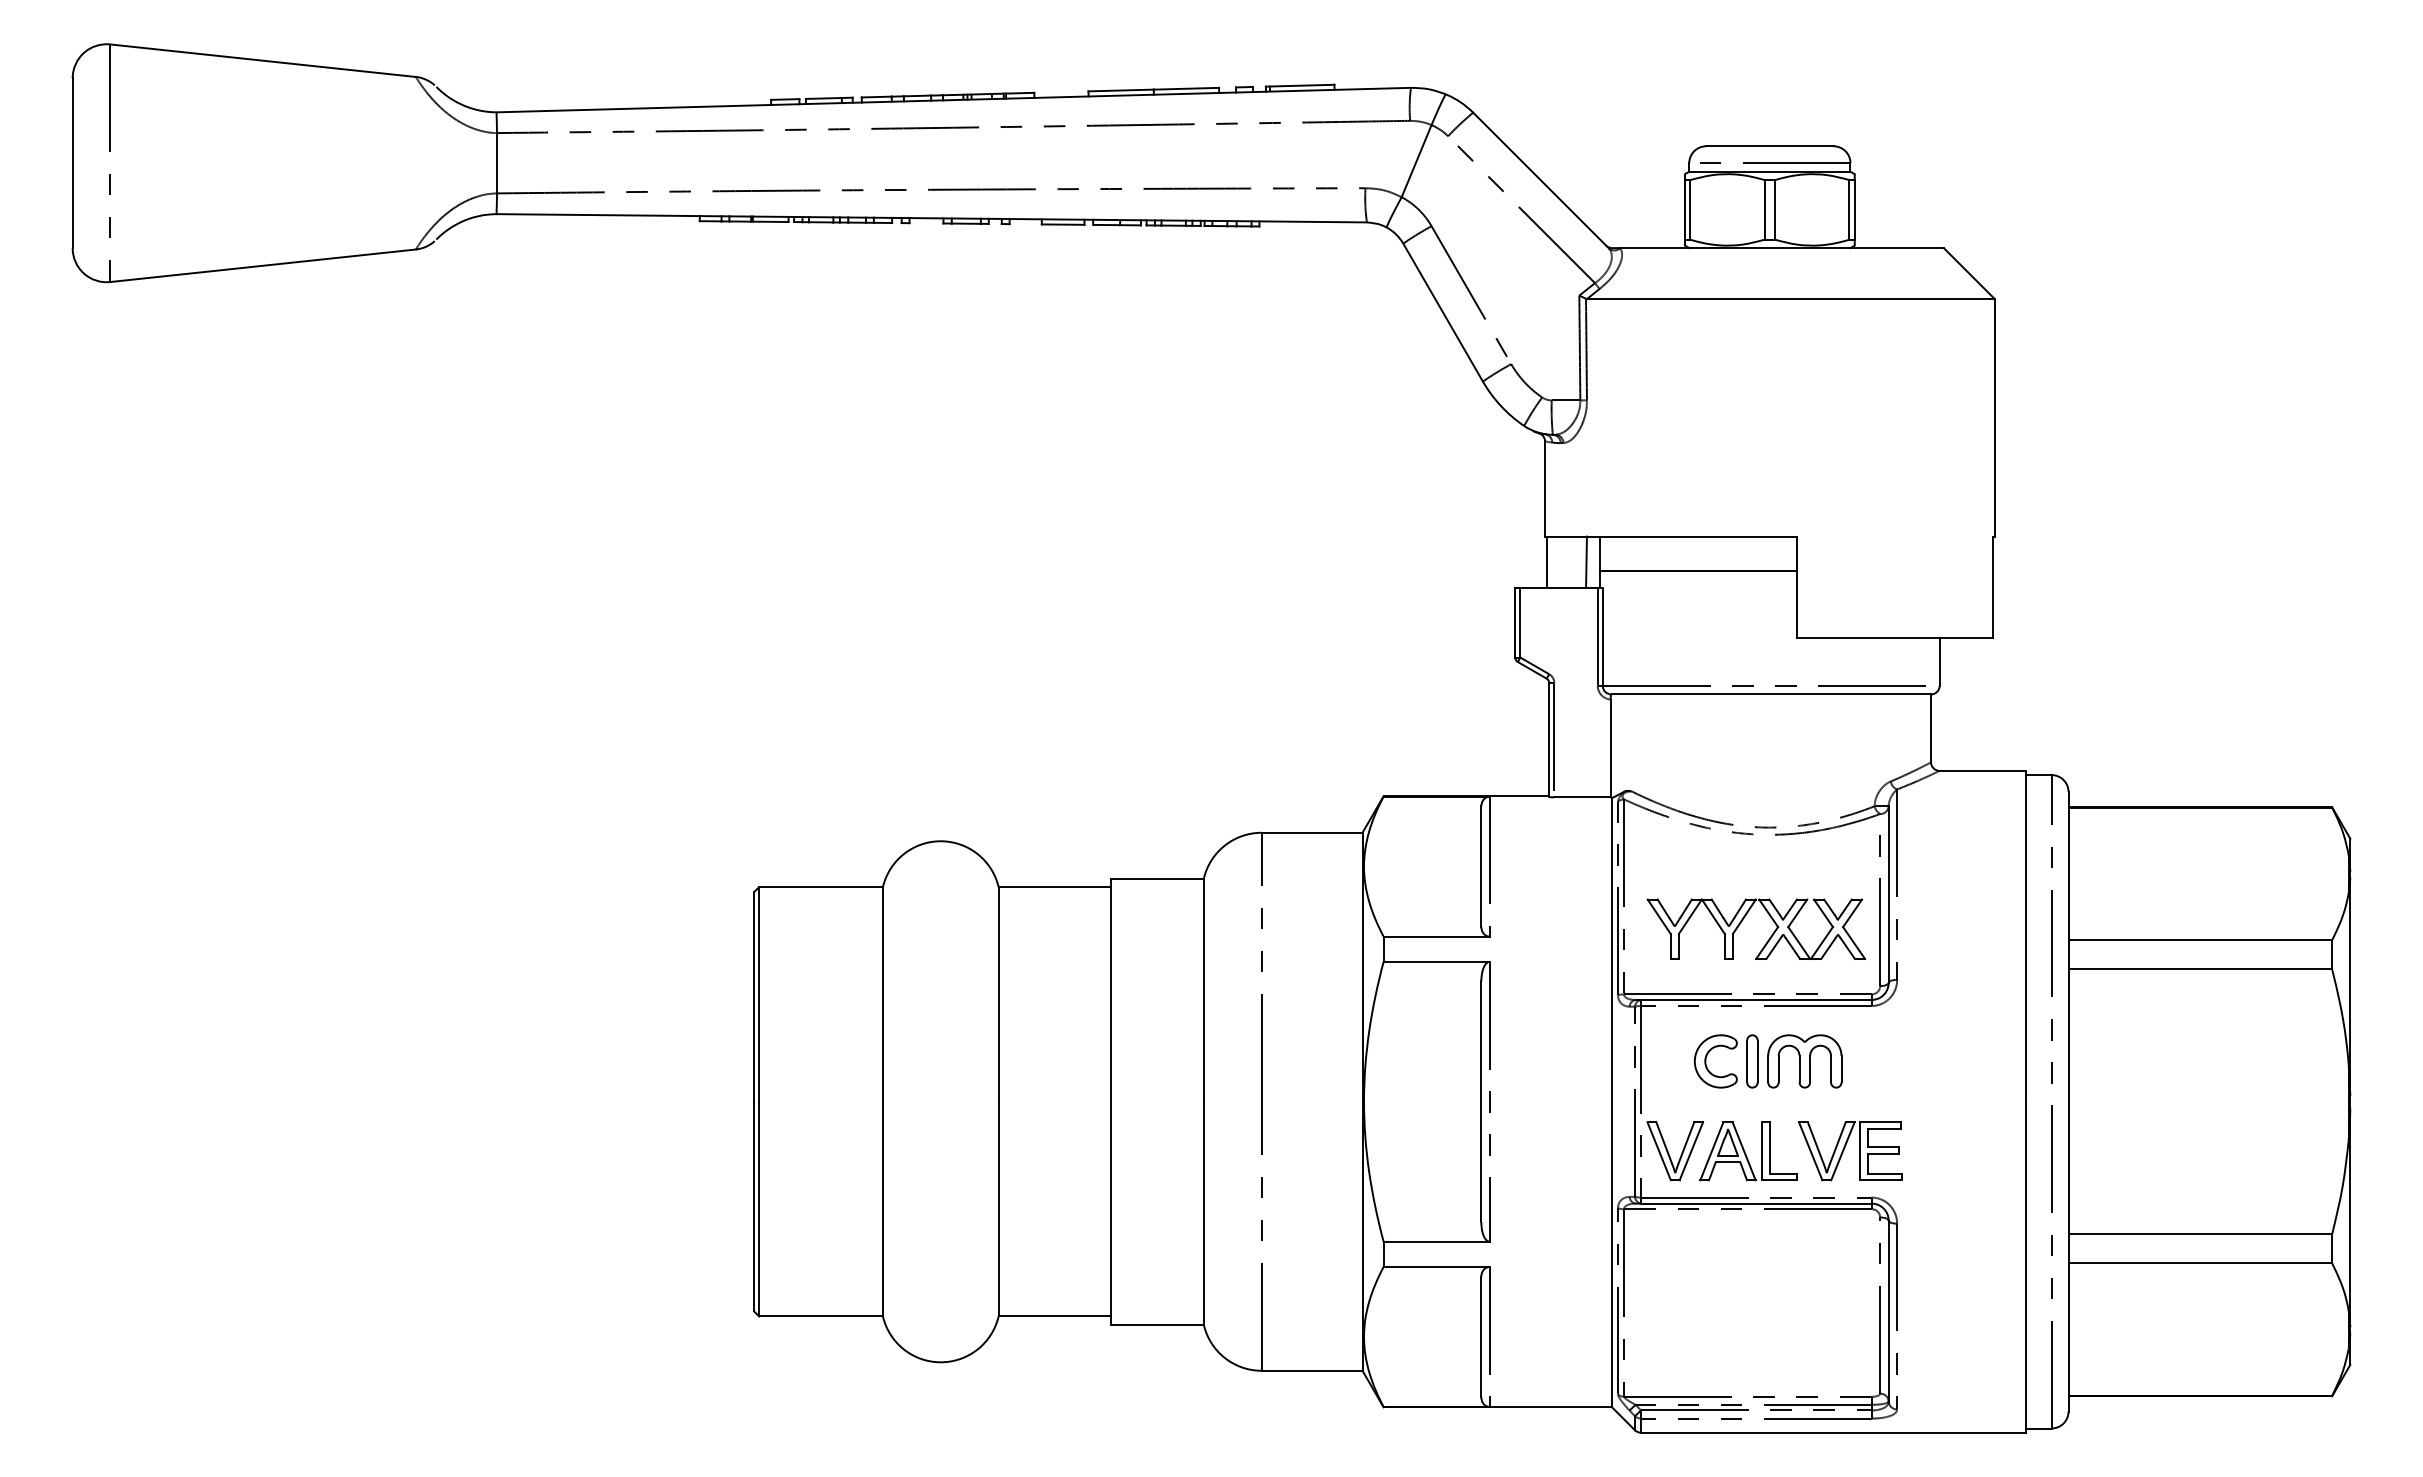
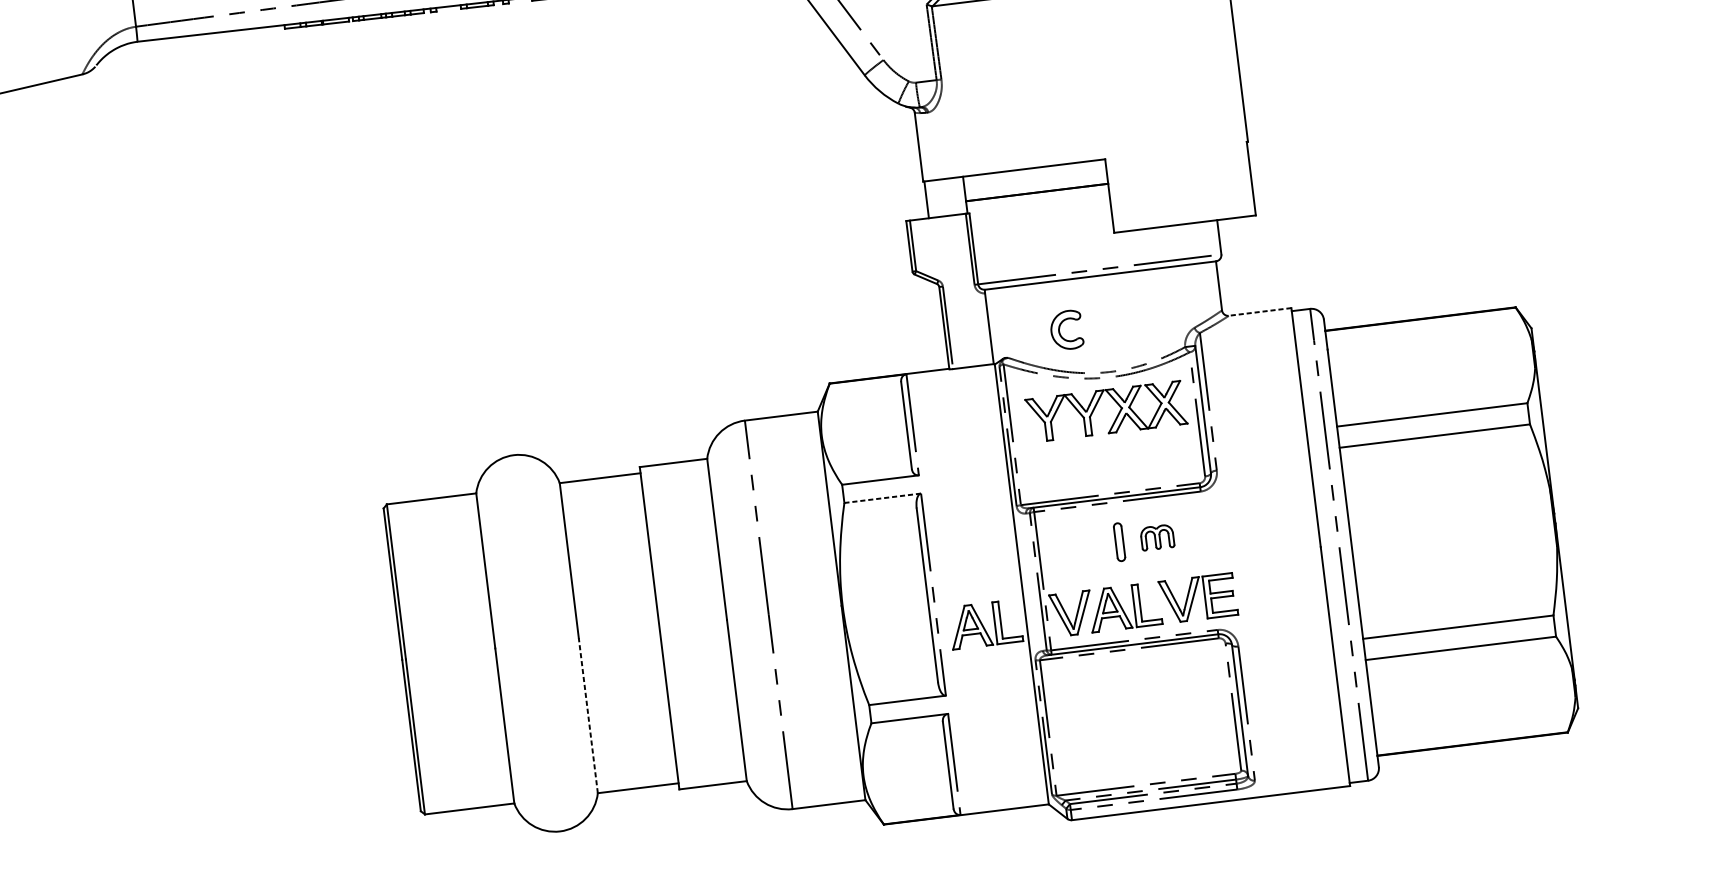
line: (1586, 561) -> (955, 195), removed
line: (1982, 770) -> (1259, 311), solid -> dashed
part: (1743, 920) -> (1096, 406), moved
line: (1437, 961) -> (883, 497), solid -> dashed
part: (1706, 1061) -> (1059, 331), moved
part: (1804, 1061) -> (1157, 537), size x0.6
part: (1555, 1151) -> (985, 624), added
line: (998, 1208) -> (588, 715), solid -> dashed

